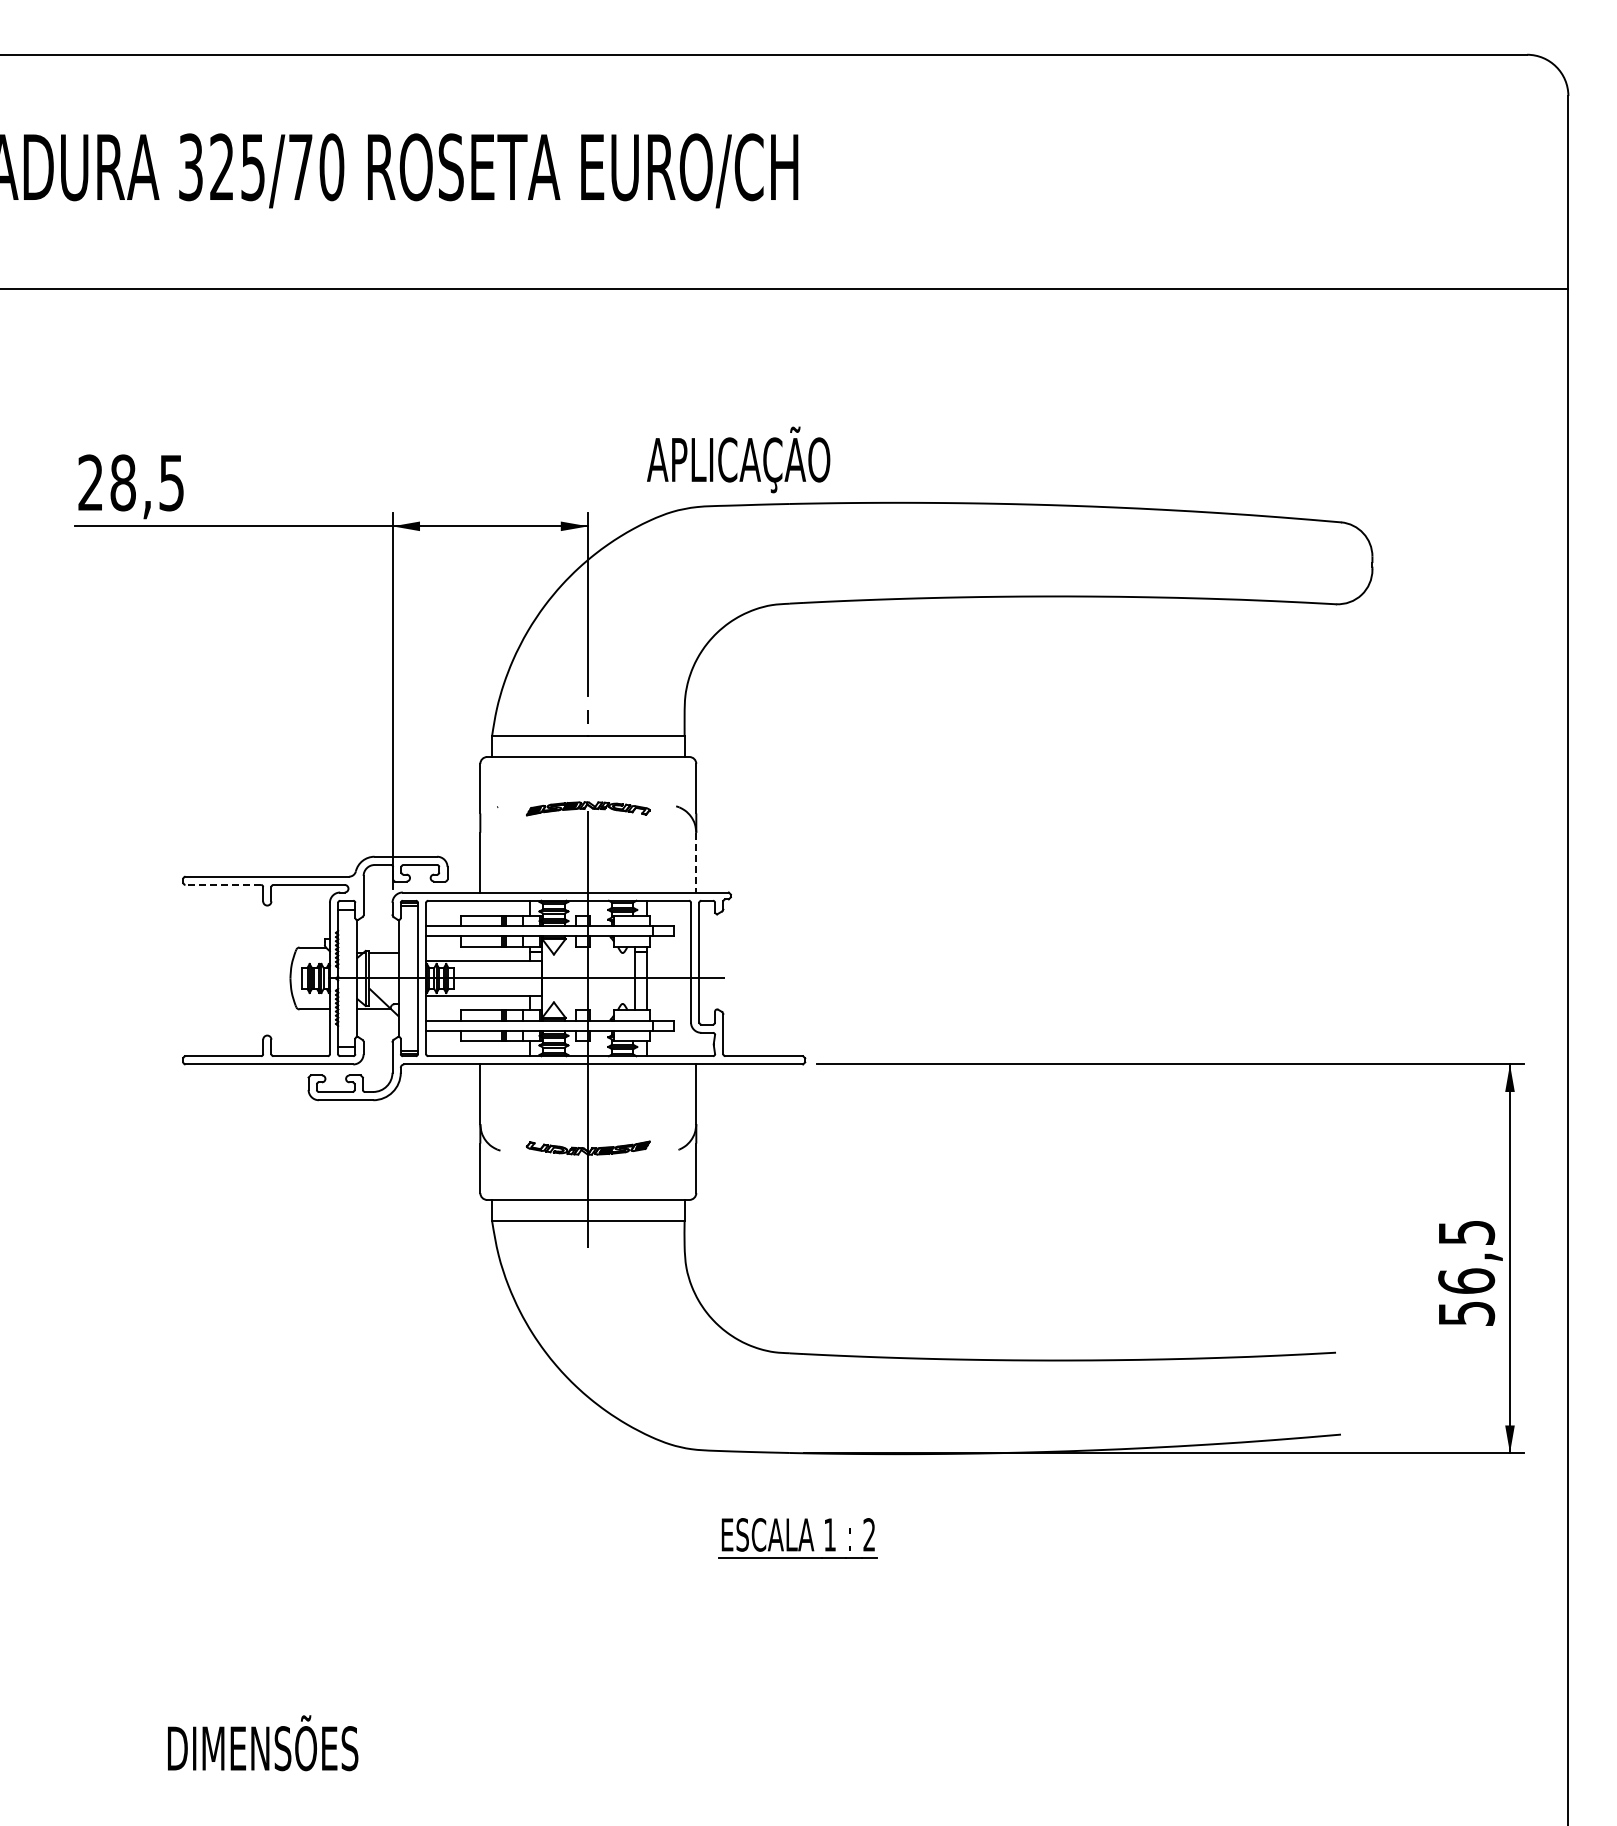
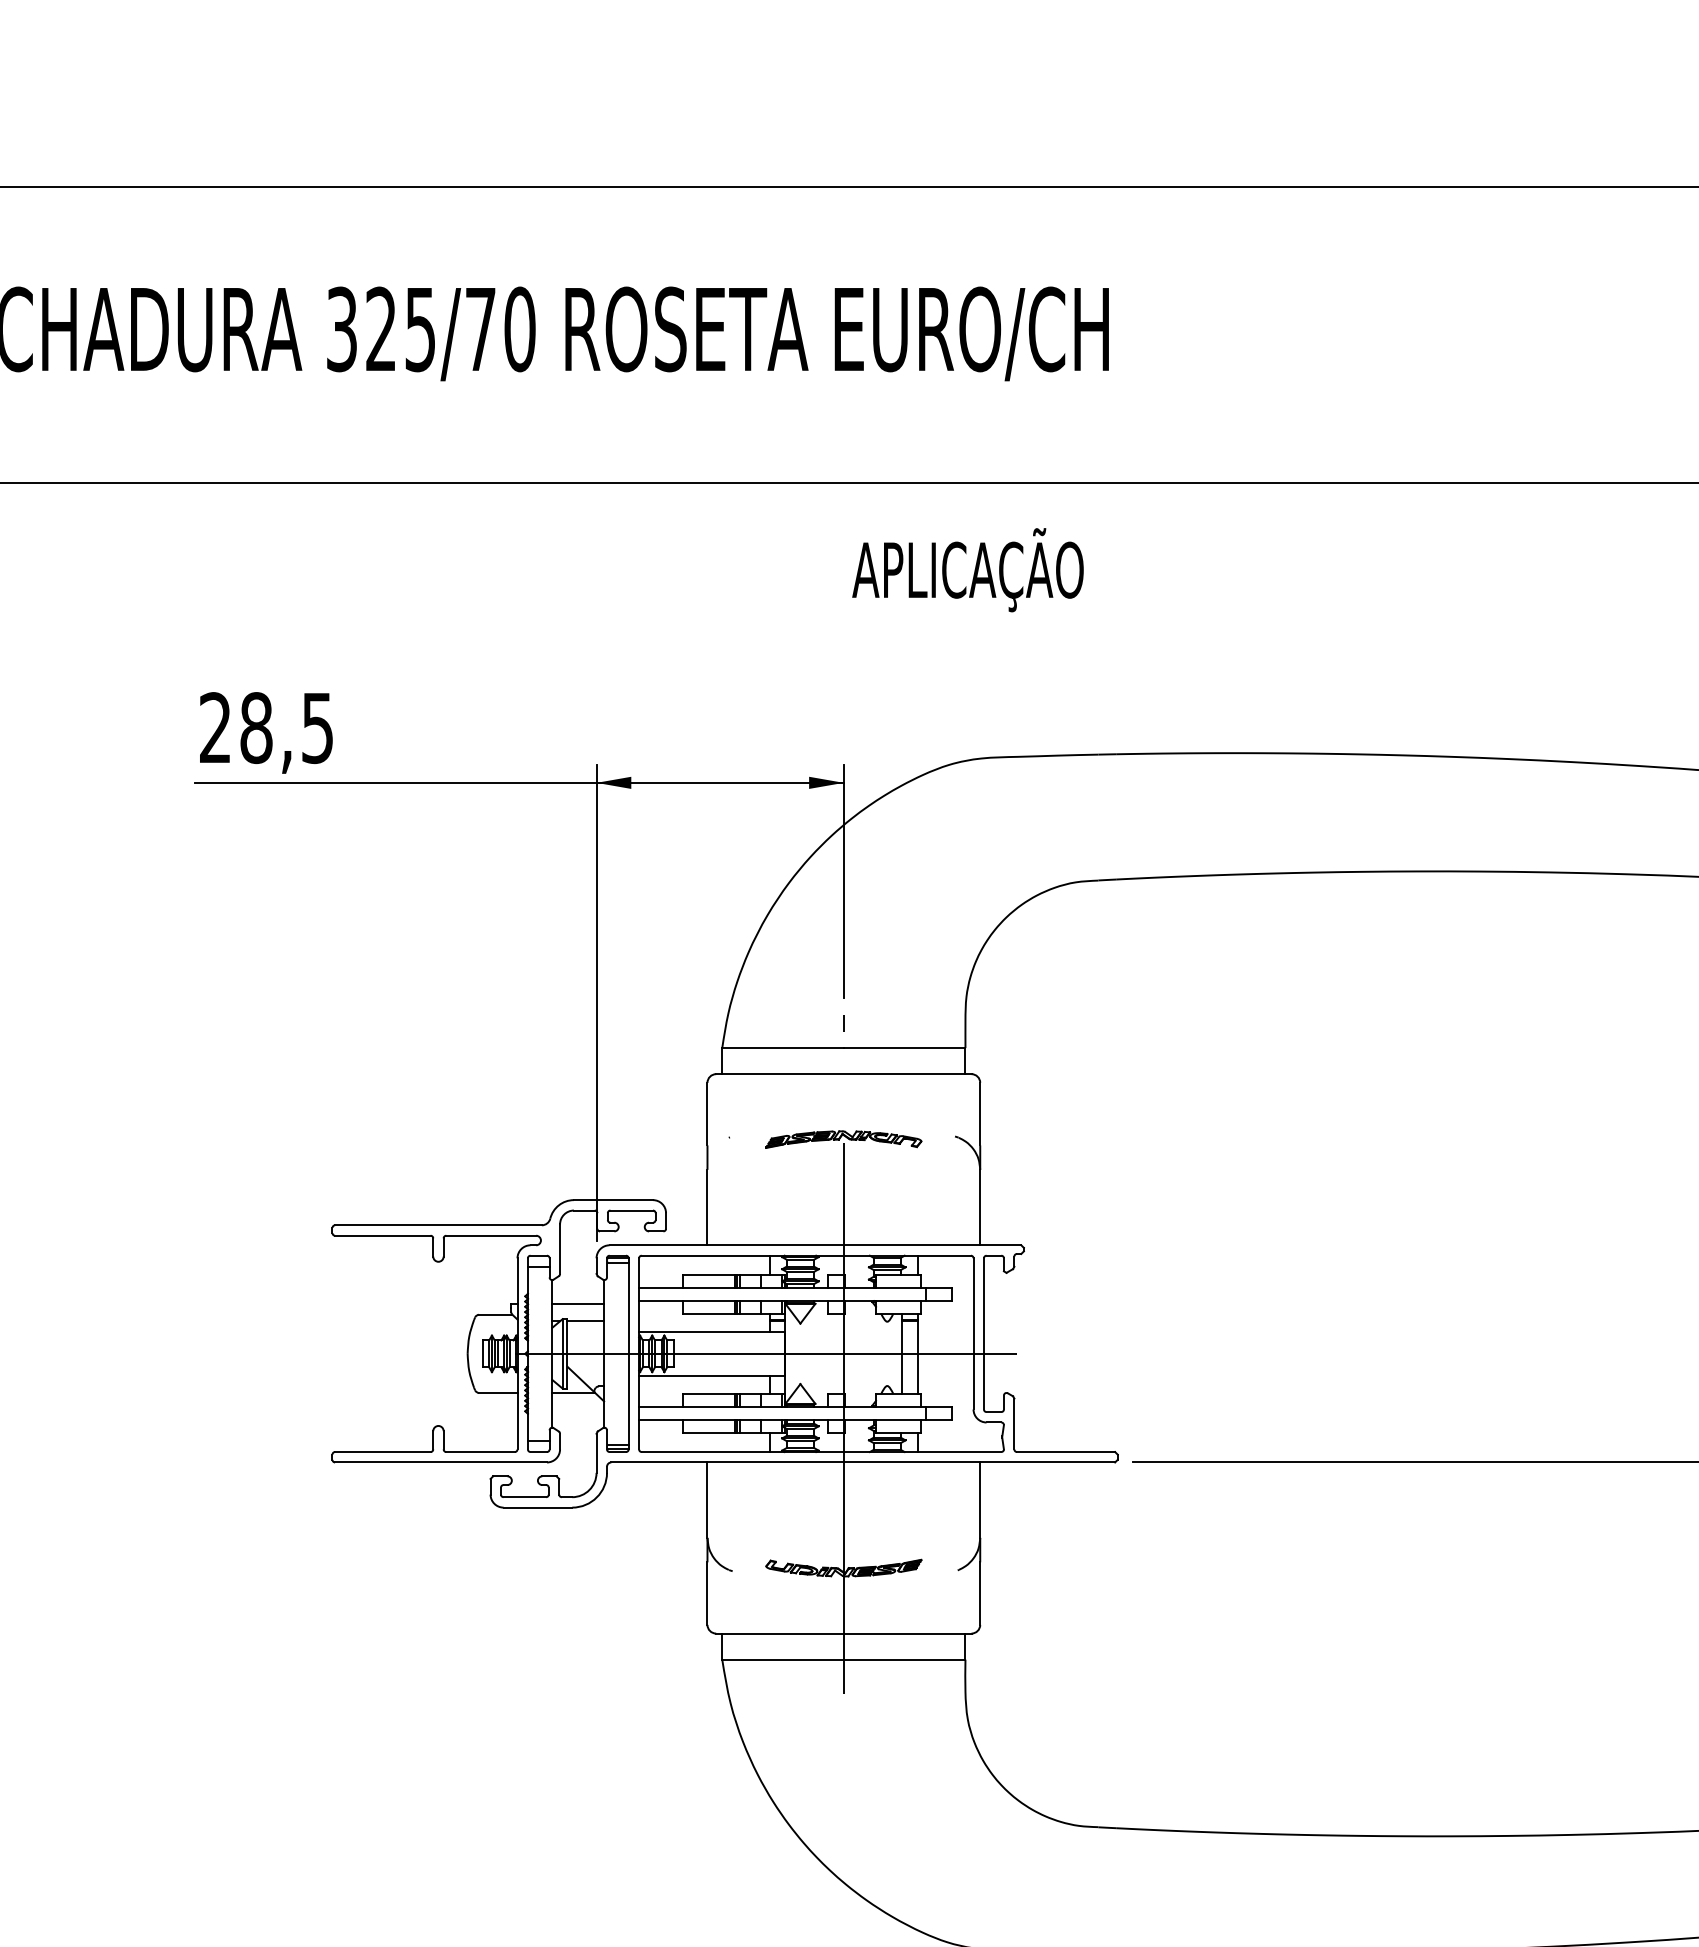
text: (738, 459) -> (967, 569), moved
line: (696, 862) -> (980, 1207), dashed -> solid
line: (223, 884) -> (383, 1235), dashed -> solid
line: (377, 938) -> (577, 1303), added

